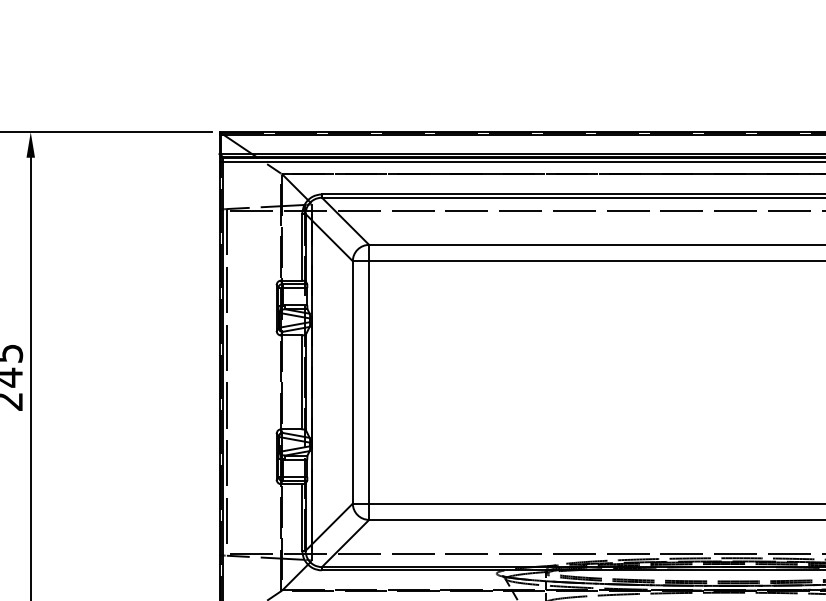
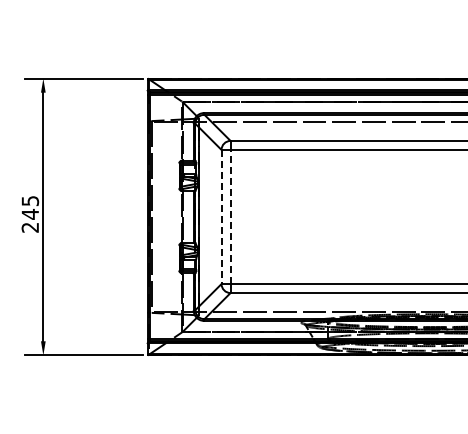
line: (369, 381) -> (230, 216), solid -> dashed
line: (352, 383) -> (221, 217), solid -> dashed

